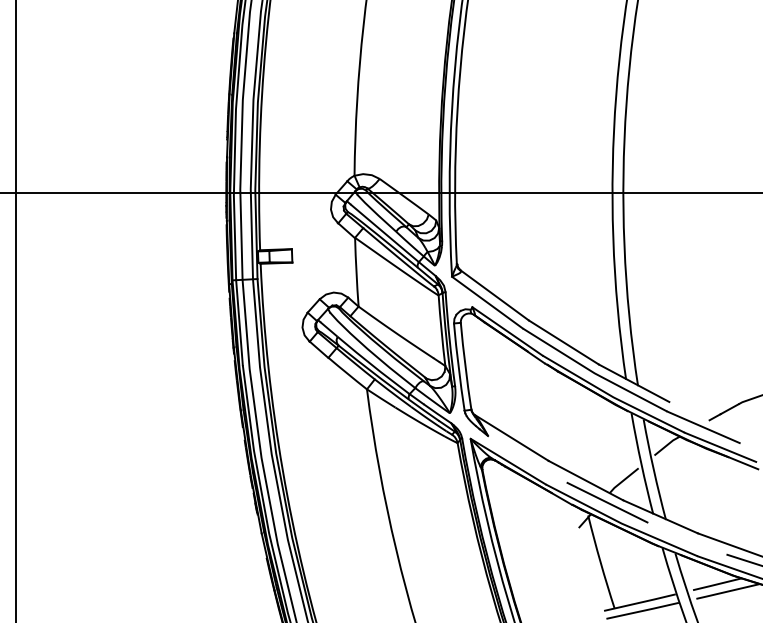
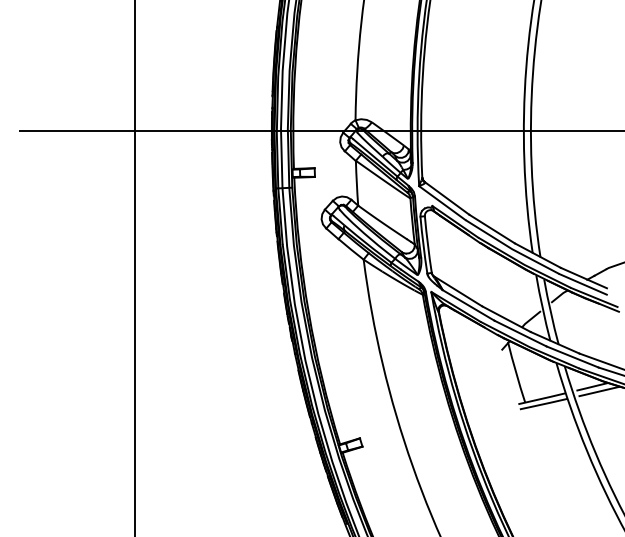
line: (703, 416) -> (583, 277), added
line: (527, 459) -> (468, 305), added
line: (687, 537) -> (572, 356), added

